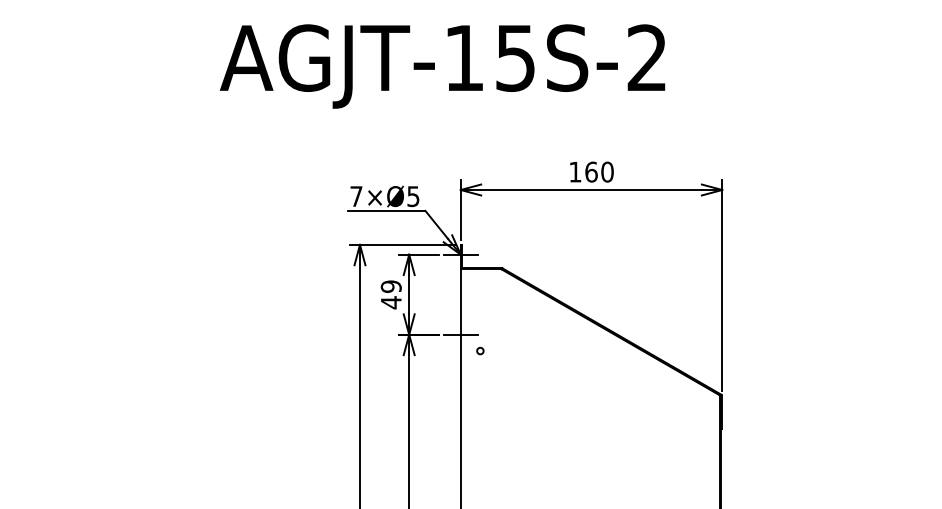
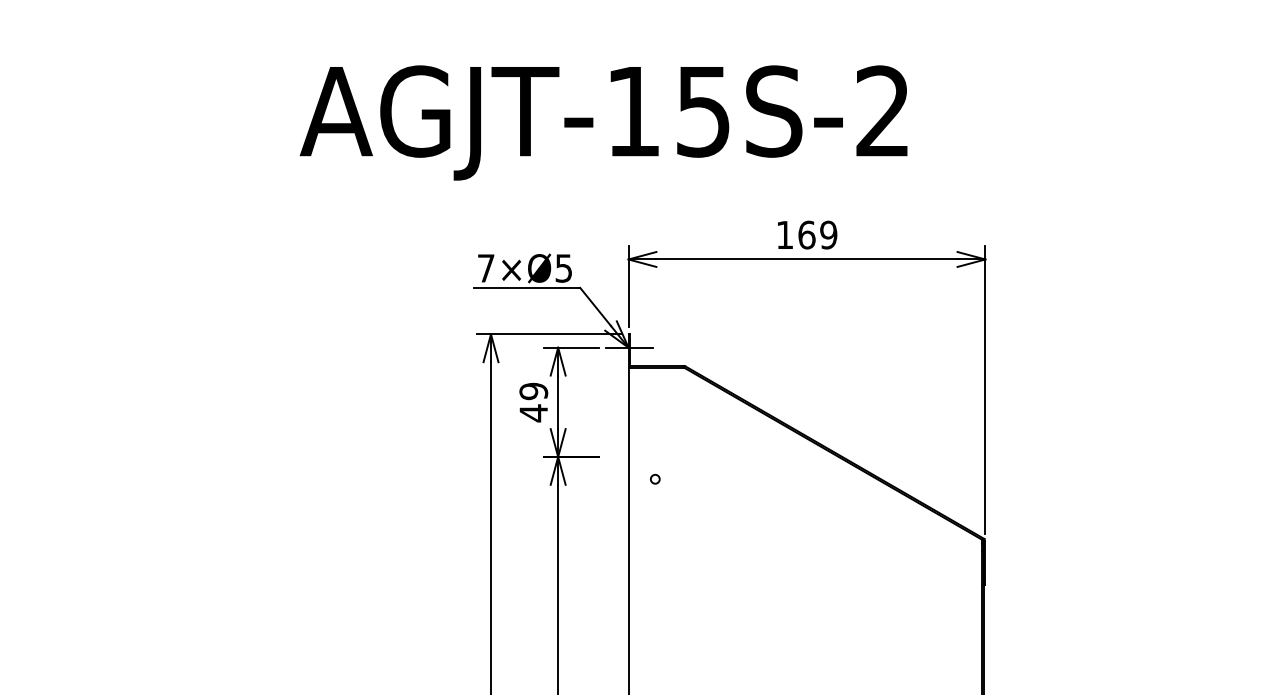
text: (442, 66) -> (603, 122), moved
text: (607, 172) -> (828, 235), 160 -> 169
line: (461, 334) -> (629, 456), removed

